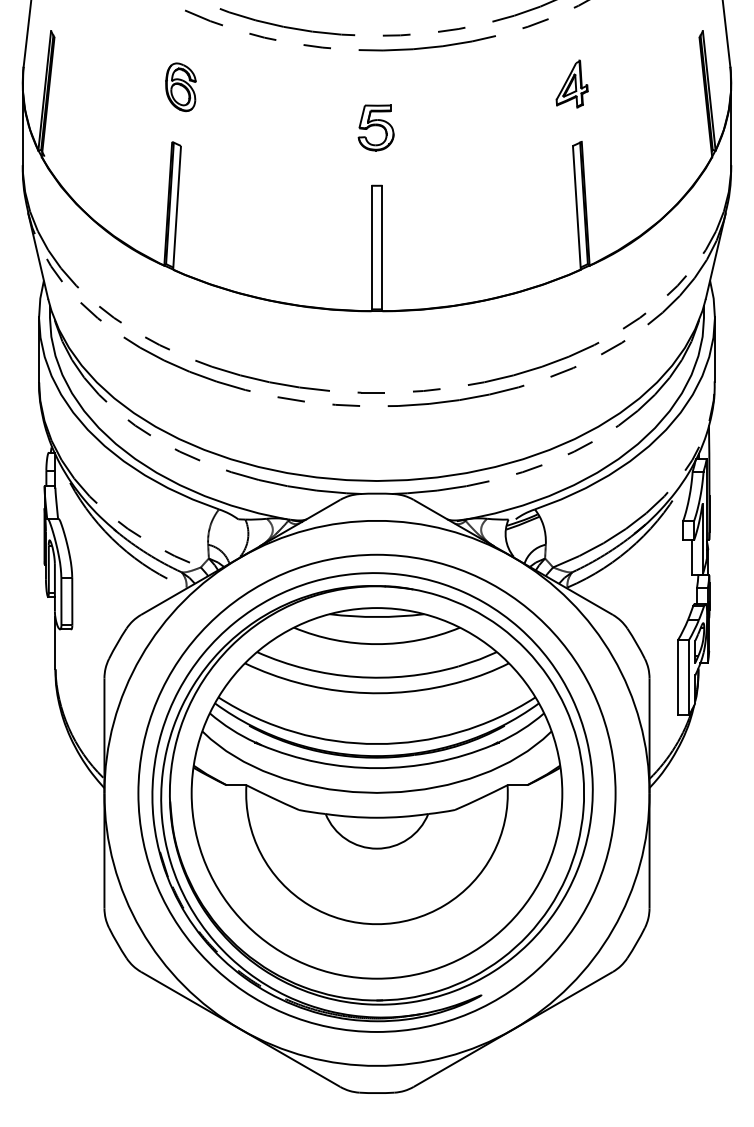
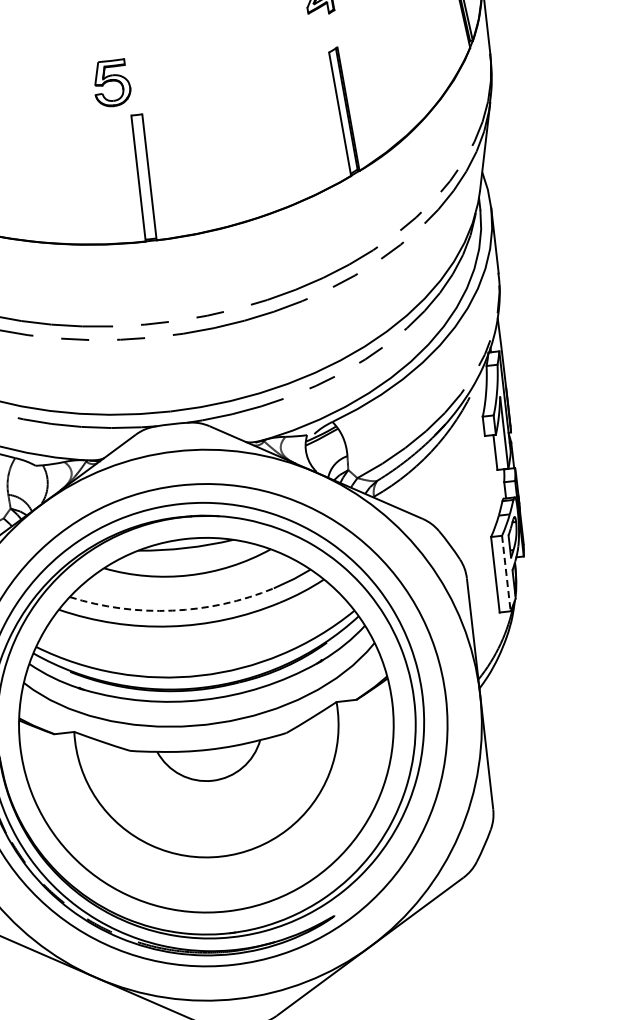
part: (375, 127) -> (111, 83), moved
arc: (356, 677) -> (172, 611), solid -> dashed
line: (688, 677) -> (505, 573), solid -> dashed

